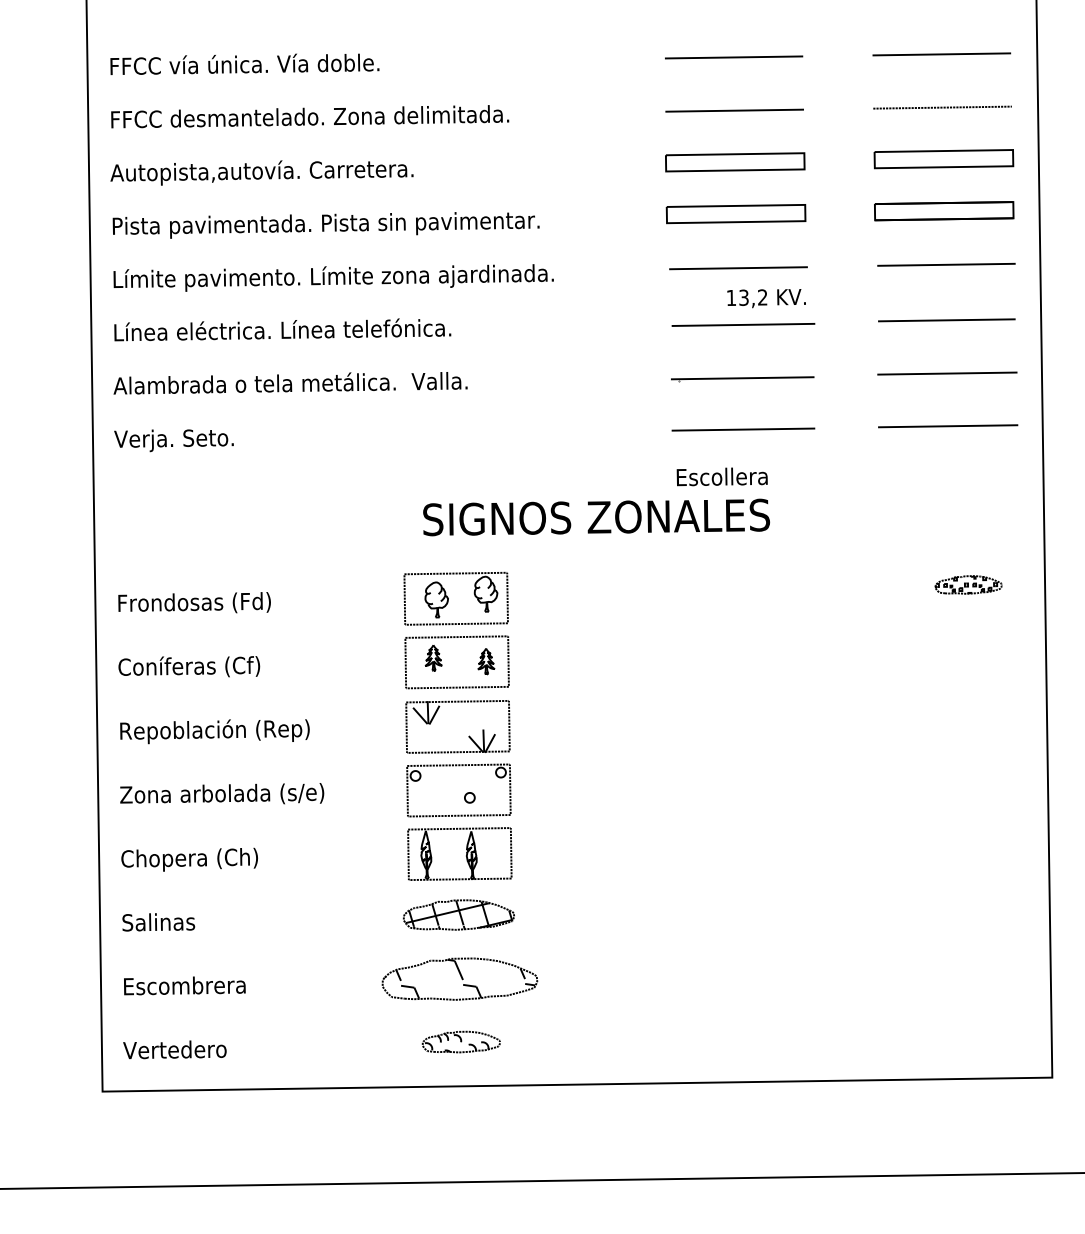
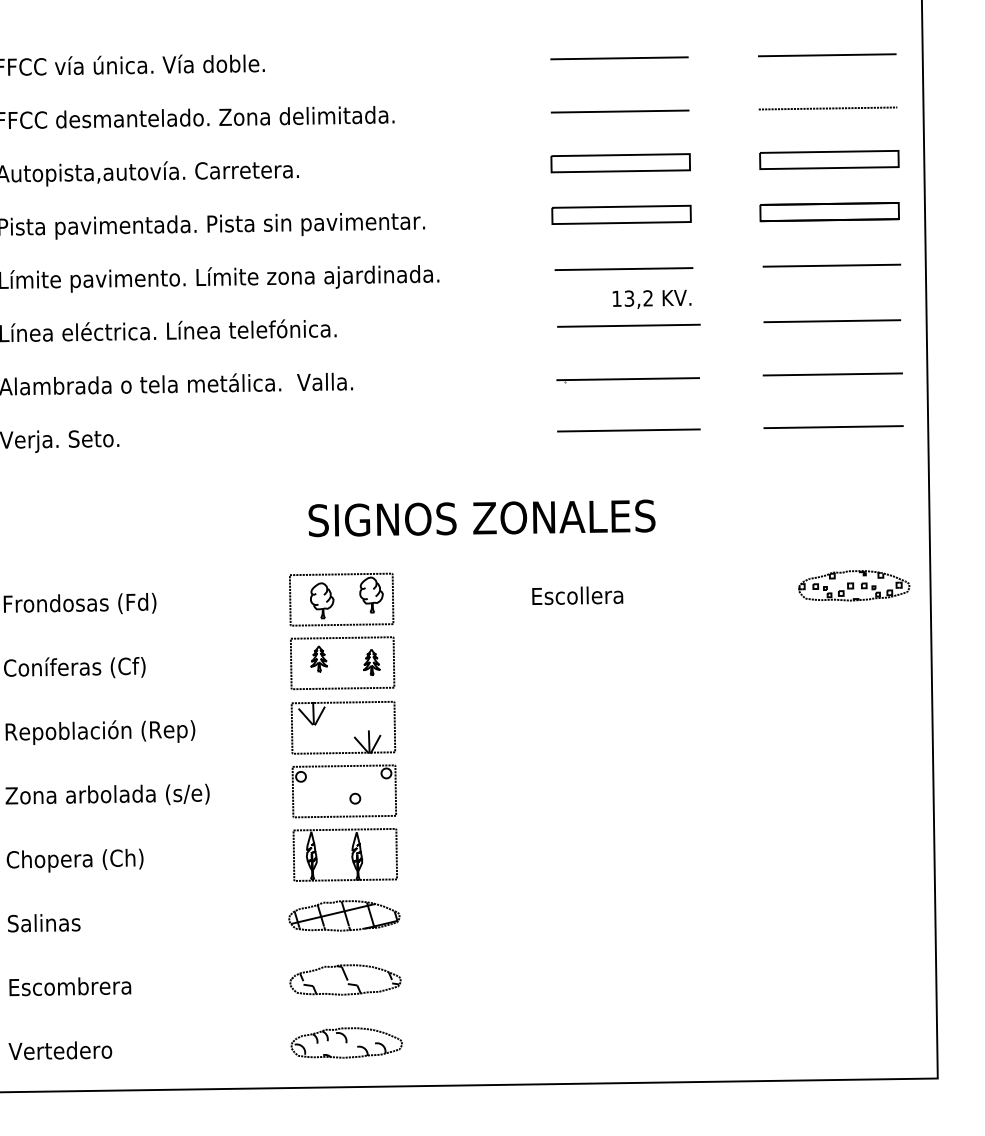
text: (721, 476) -> (576, 595), moved
part: (968, 584) -> (853, 585), size x1.67
part: (460, 978) -> (345, 979), size x0.71
part: (461, 1041) -> (346, 1042), size x1.43

